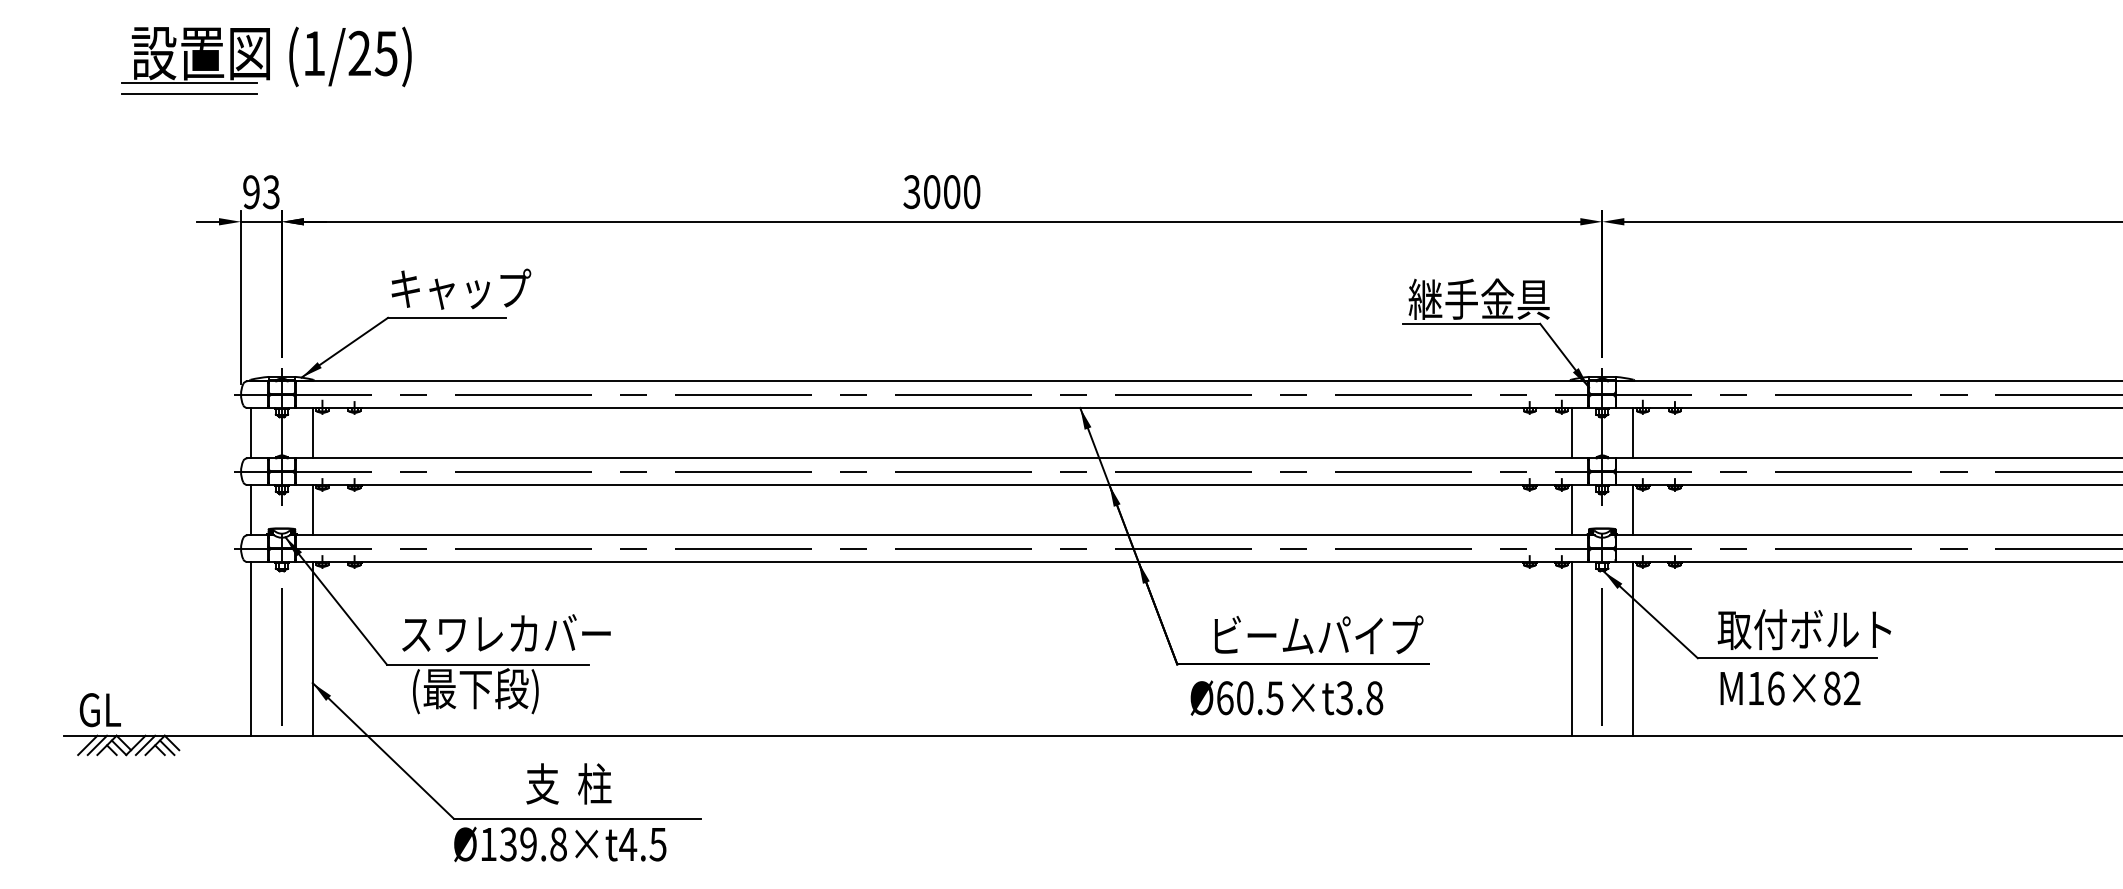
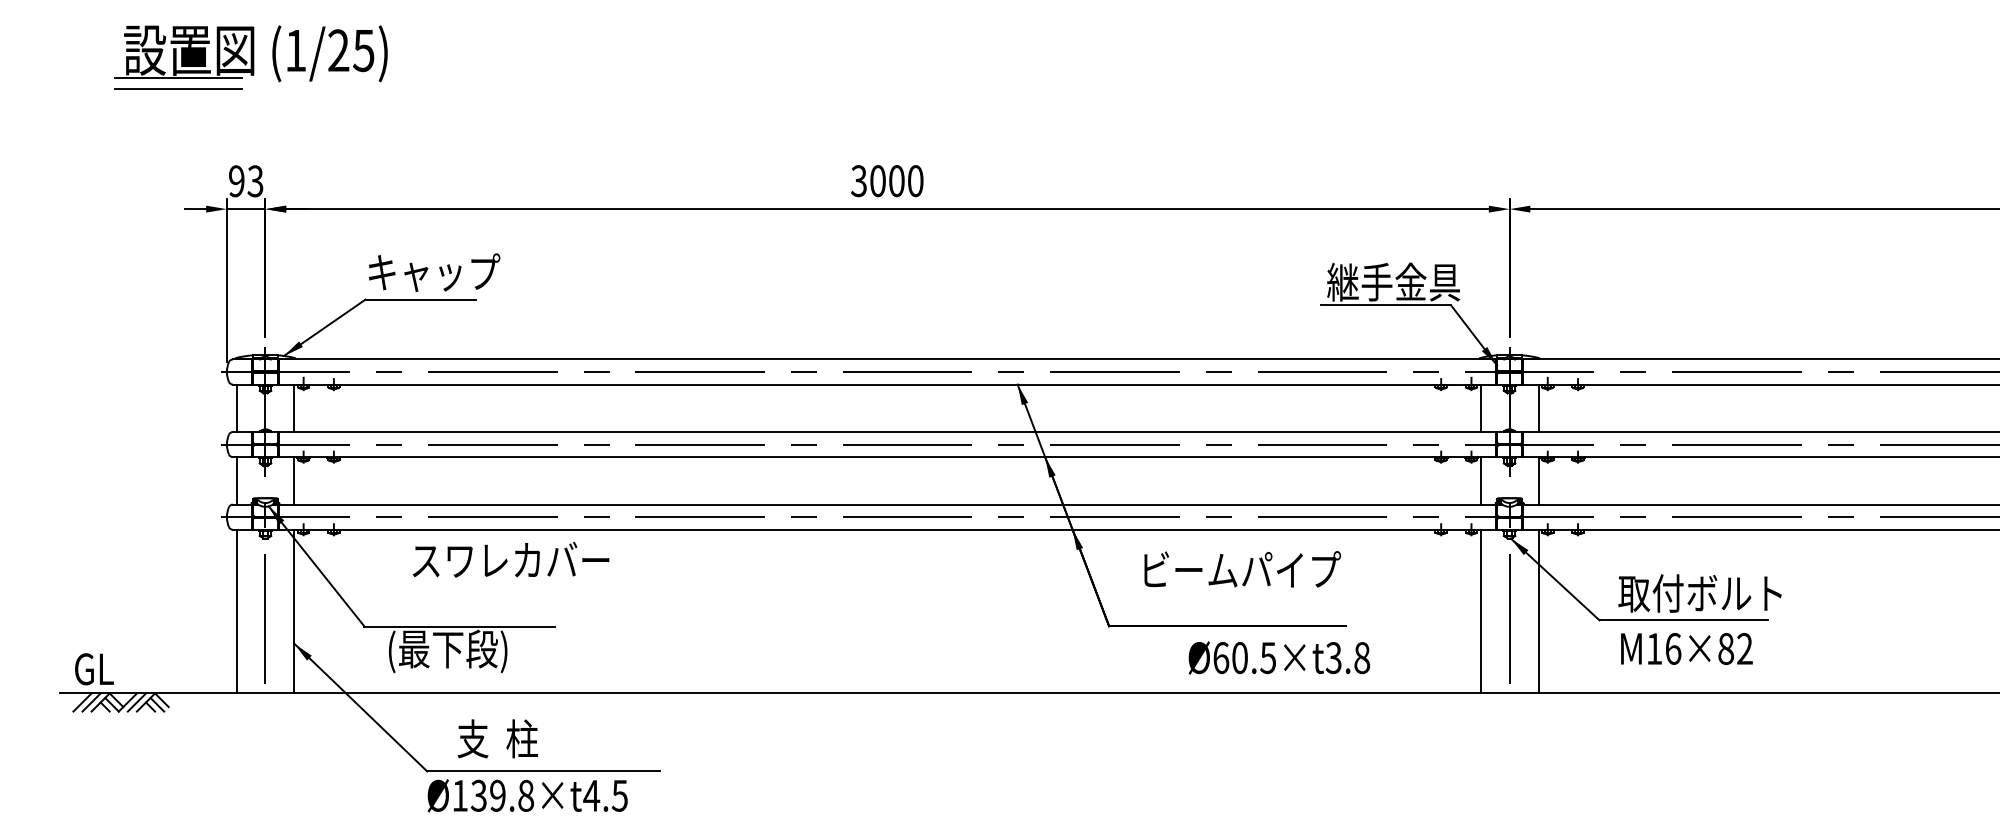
text: (505, 632) -> (510, 559), moved
text: (1318, 635) -> (1242, 569), moved
text: (1287, 697) -> (1279, 657), moved
text: (568, 783) -> (497, 738), moved

